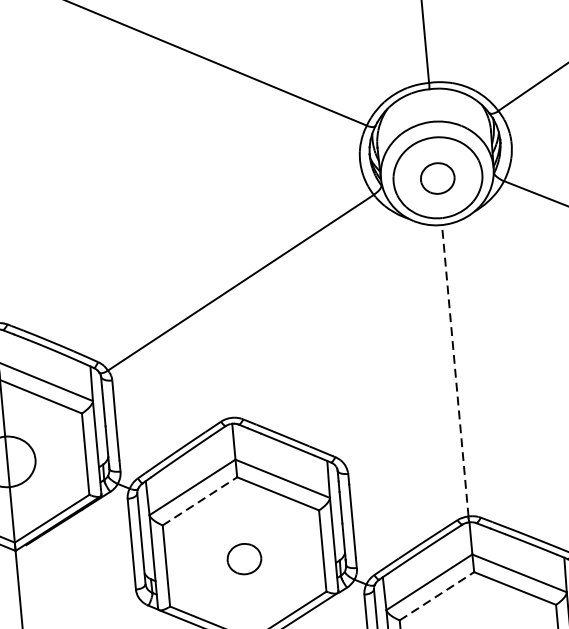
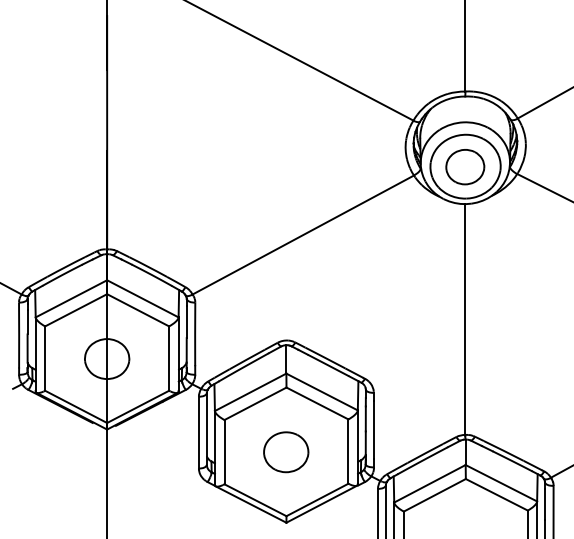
part: (437, 178) -> (465, 167), size x1.43
line: (455, 370) -> (465, 319), dashed -> solid
line: (199, 500) -> (255, 403), dashed -> solid
part: (244, 559) -> (286, 452), size x1.67
line: (436, 596) -> (434, 495), dashed -> solid

